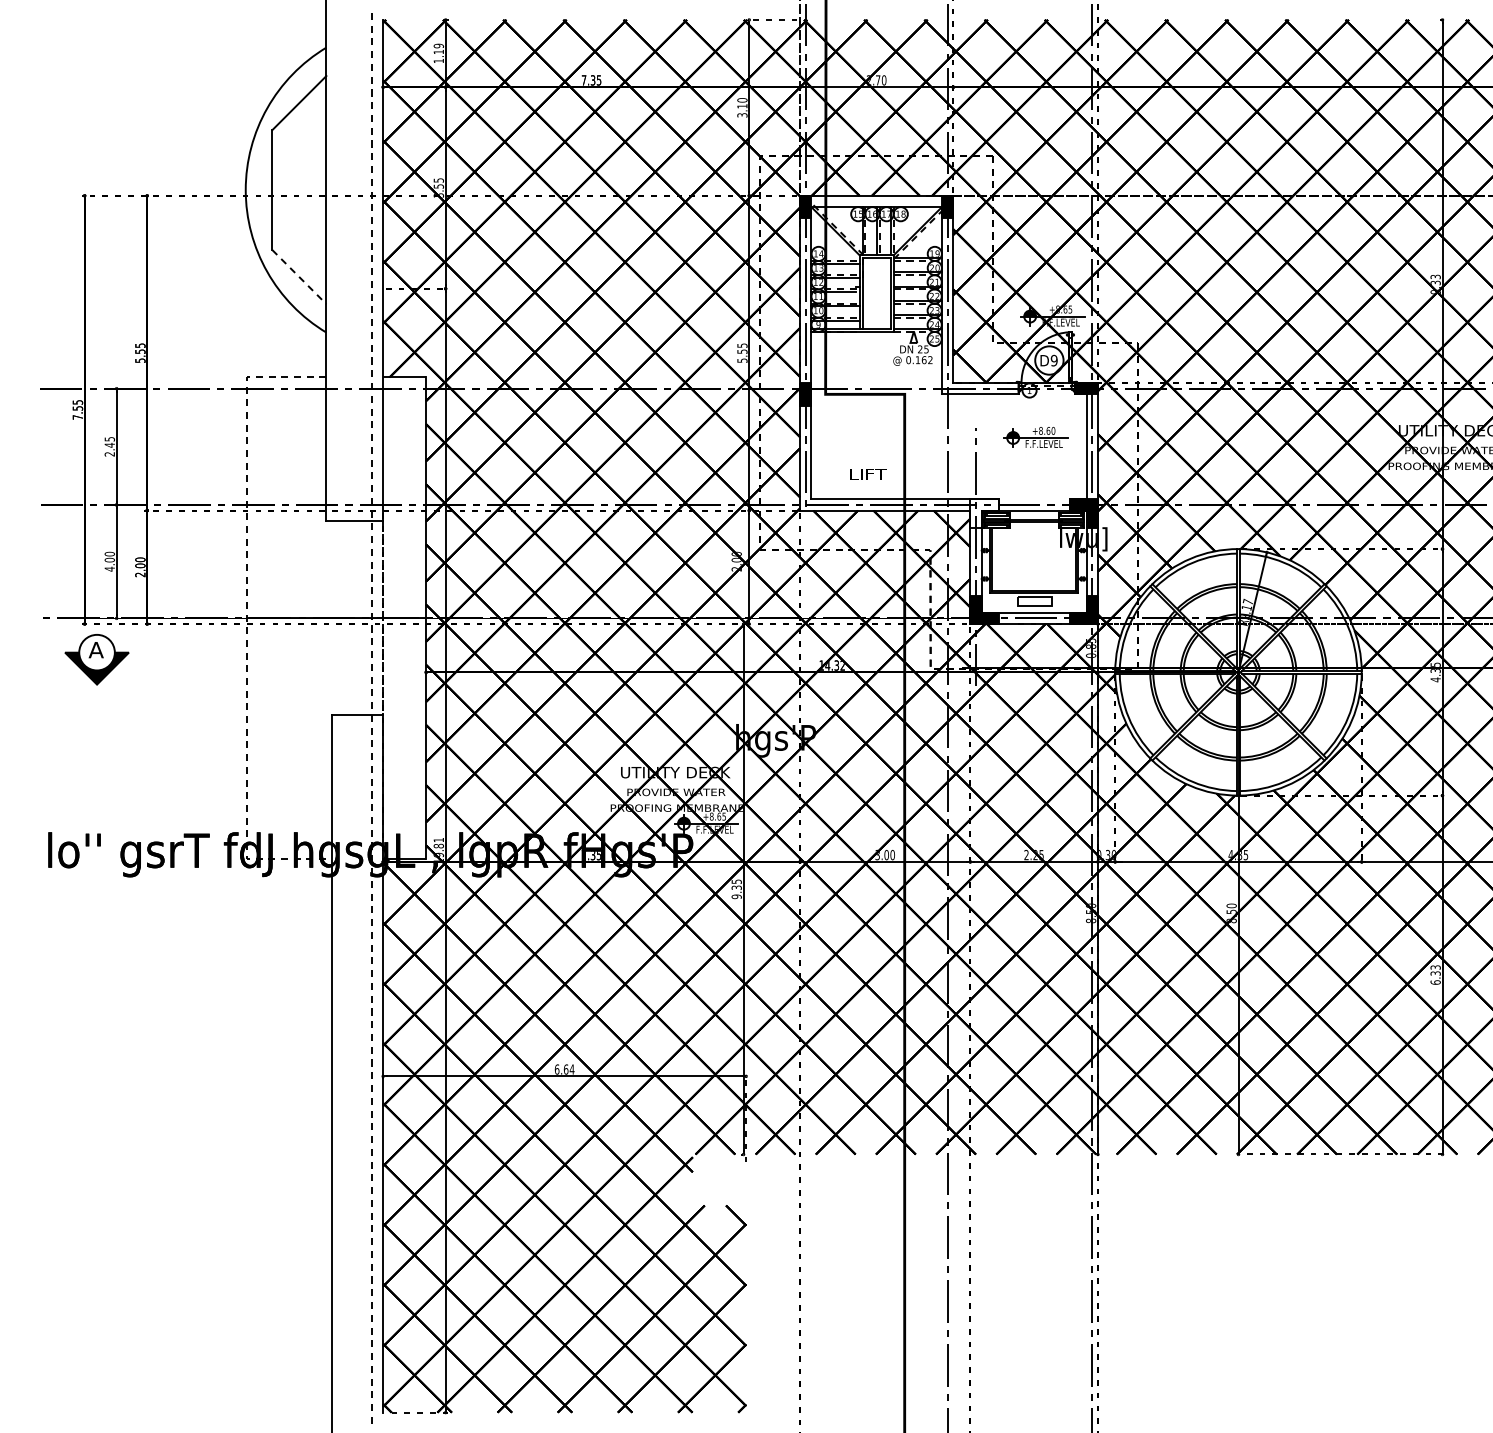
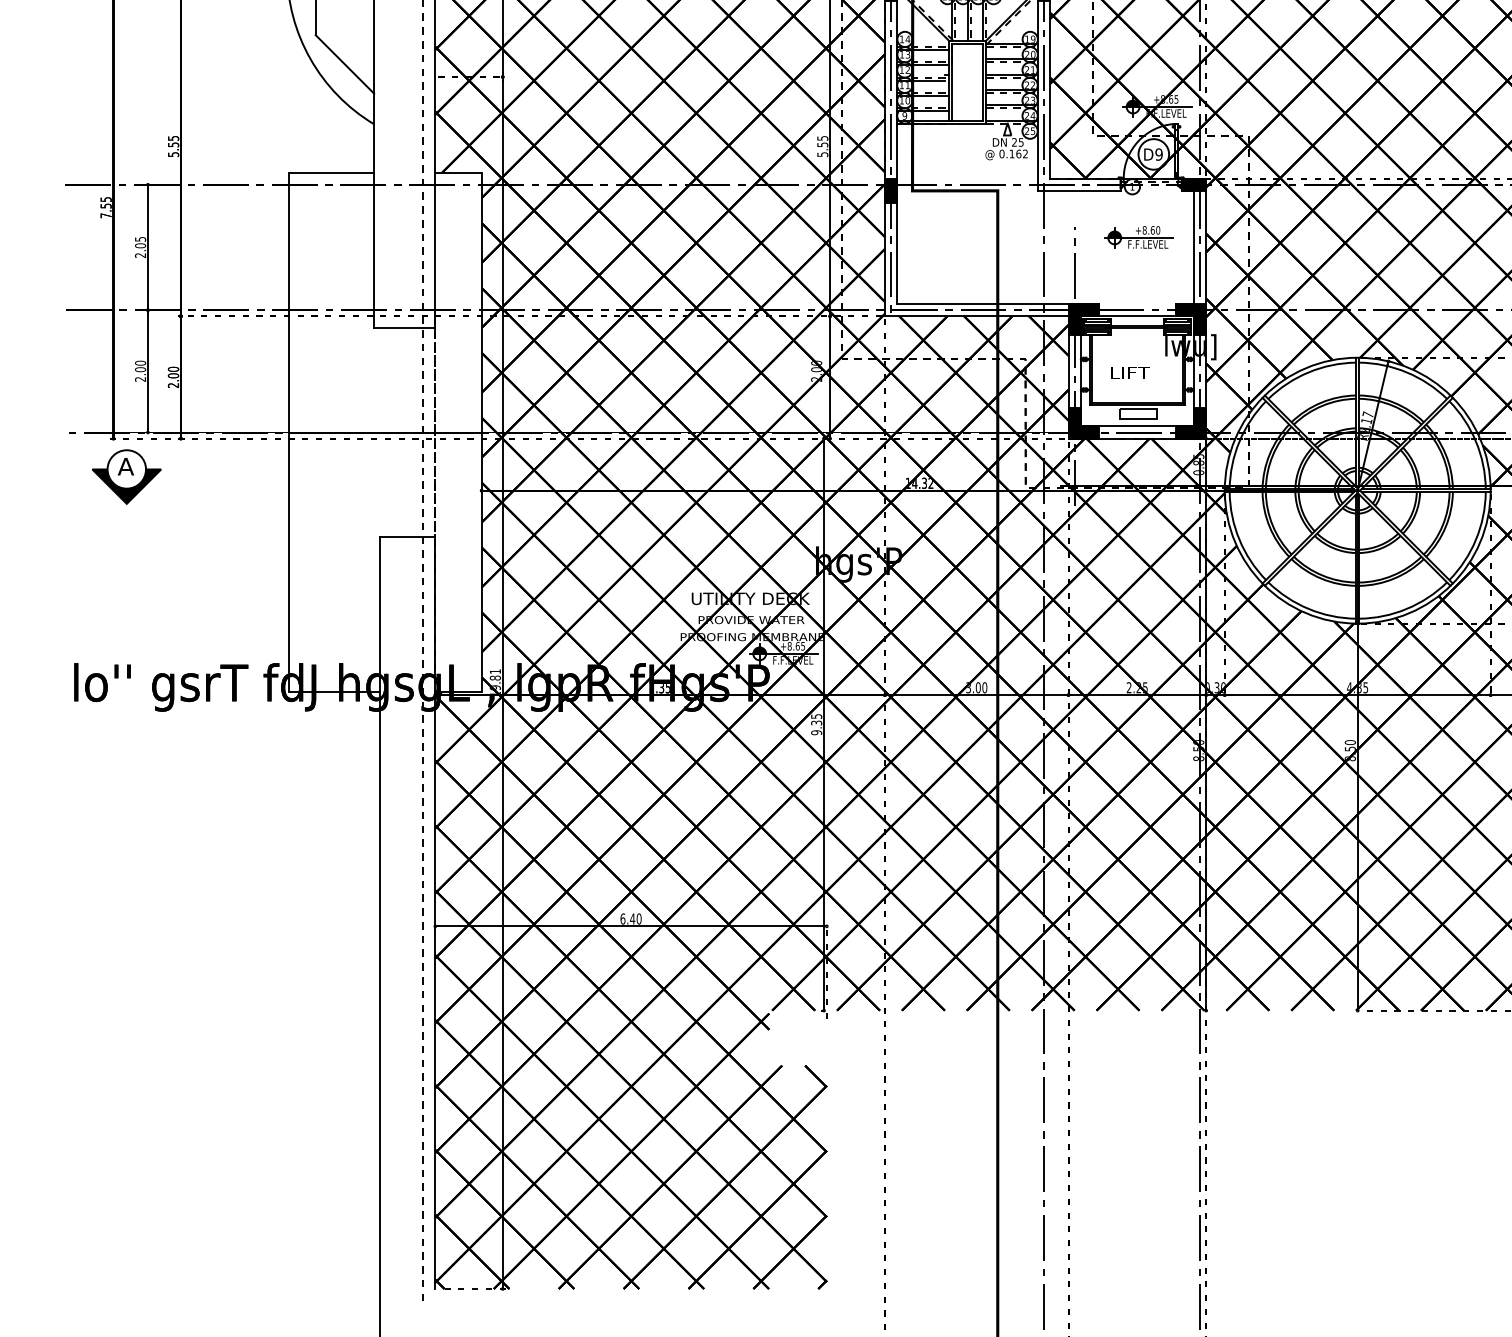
line: (299, 277) -> (345, 64), dashed -> solid
text: (109, 444) -> (140, 244), 2.45 -> 2.05
text: (868, 474) -> (1130, 373), moved
fill: (984, 513) -> (1083, 319), added
text: (109, 568) -> (140, 378), 4.00 -> 2.00
line: (247, 621) -> (289, 435), dashed -> solid
text: (568, 1069) -> (635, 918), 6.64 -> 6.40

